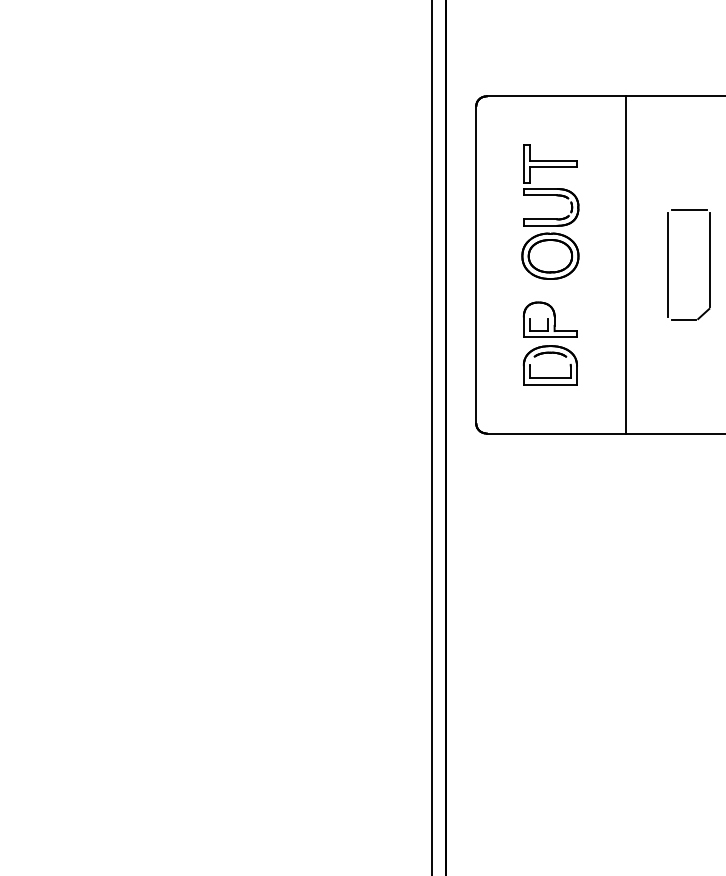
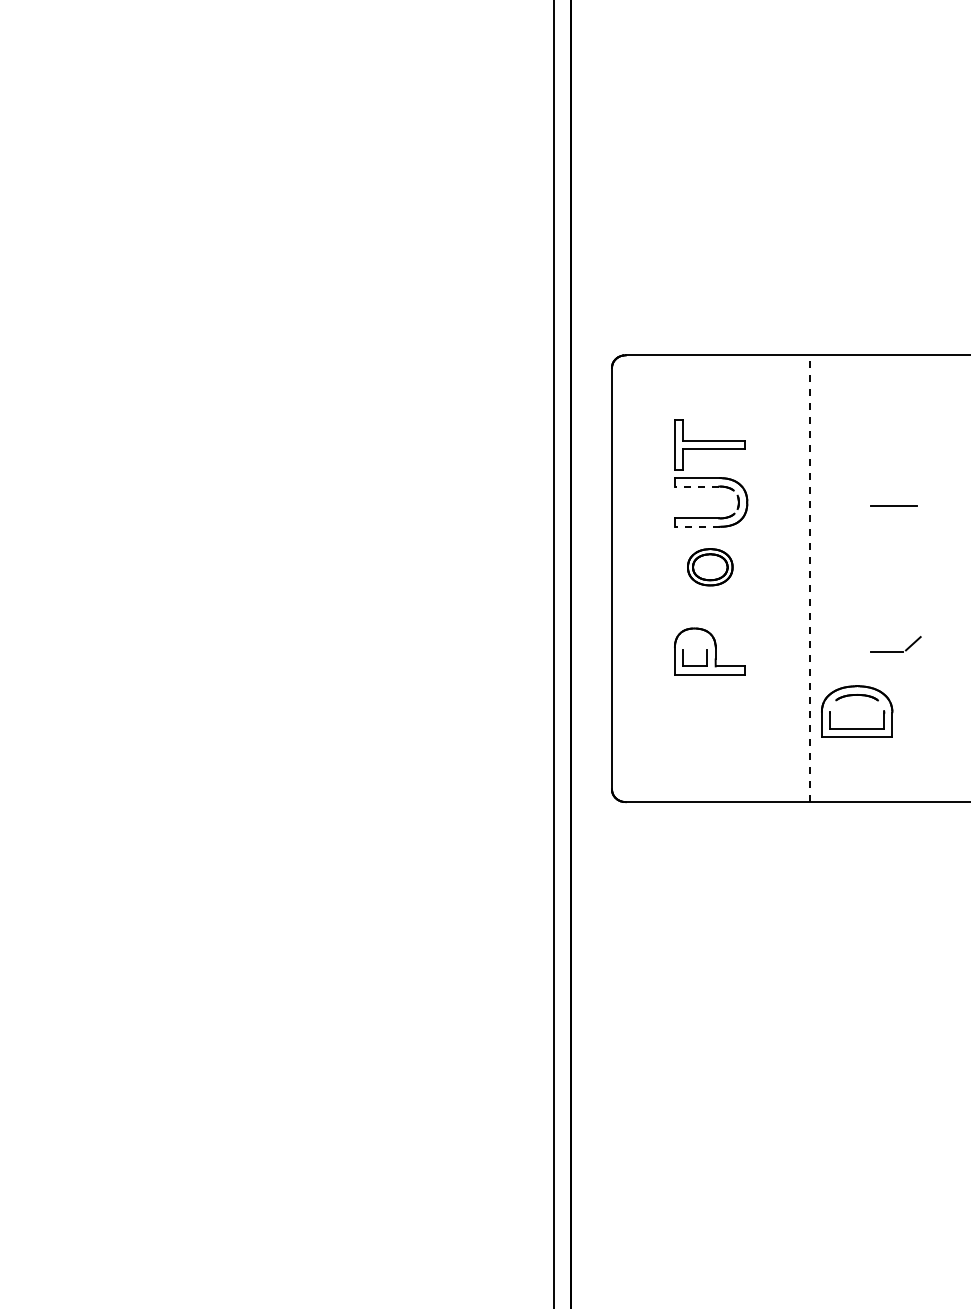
line: (540, 195) -> (696, 486), solid -> dashed
line: (540, 225) -> (696, 526), solid -> dashed
part: (550, 256) -> (710, 567), size x0.6
line: (710, 259) -> (922, 571), removed
line: (626, 264) -> (810, 578), solid -> dashed
line: (668, 264) -> (866, 578), removed
part: (550, 365) -> (857, 711), moved

